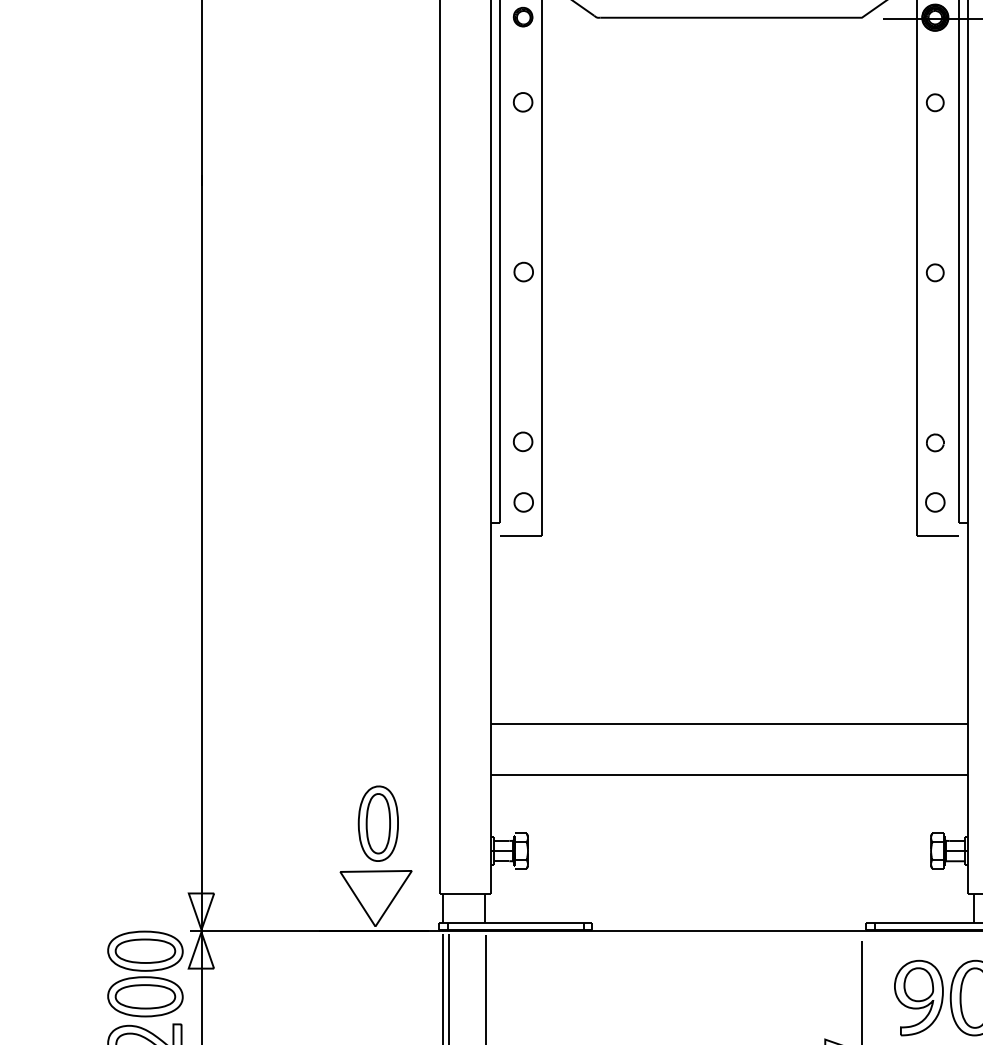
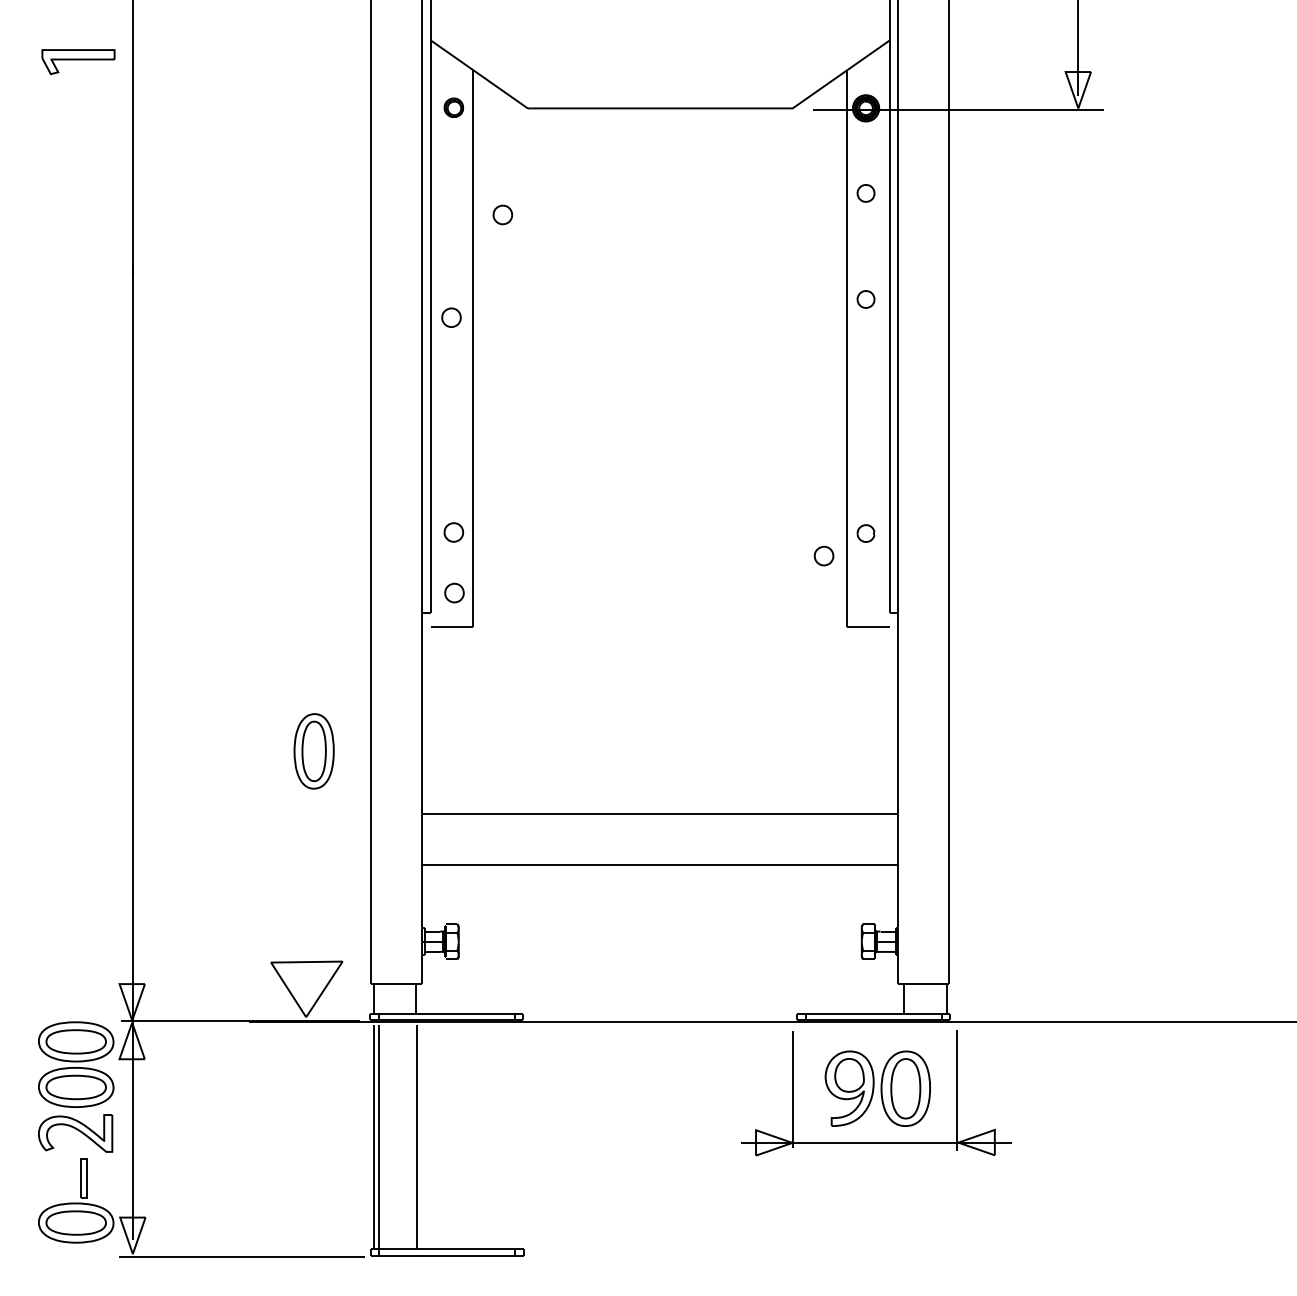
part: (522, 101) -> (502, 214), moved
part: (523, 271) -> (451, 317), moved
part: (934, 272) -> (865, 299), moved
part: (934, 501) -> (823, 555), moved
part: (377, 823) -> (313, 751), moved

